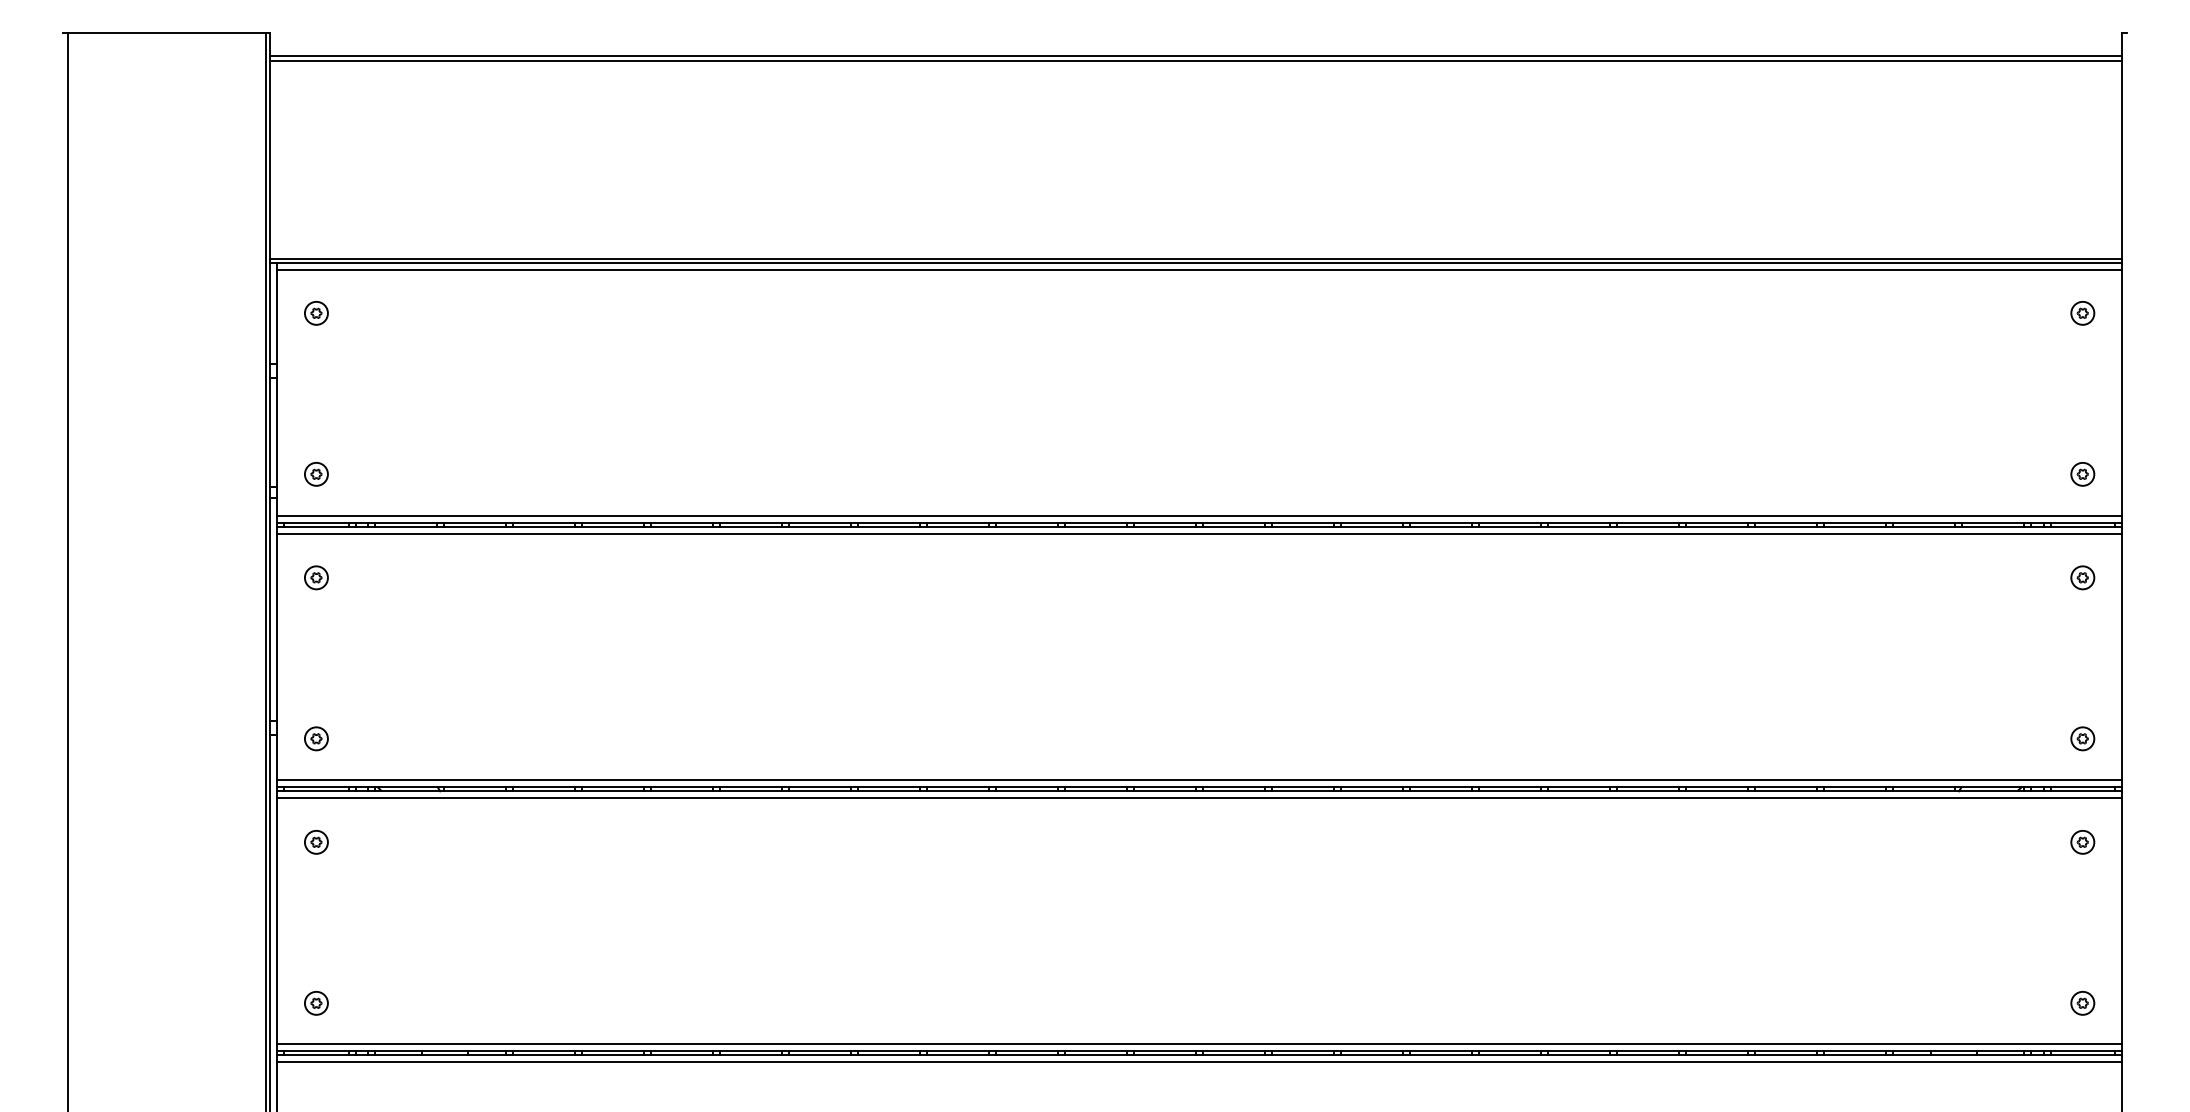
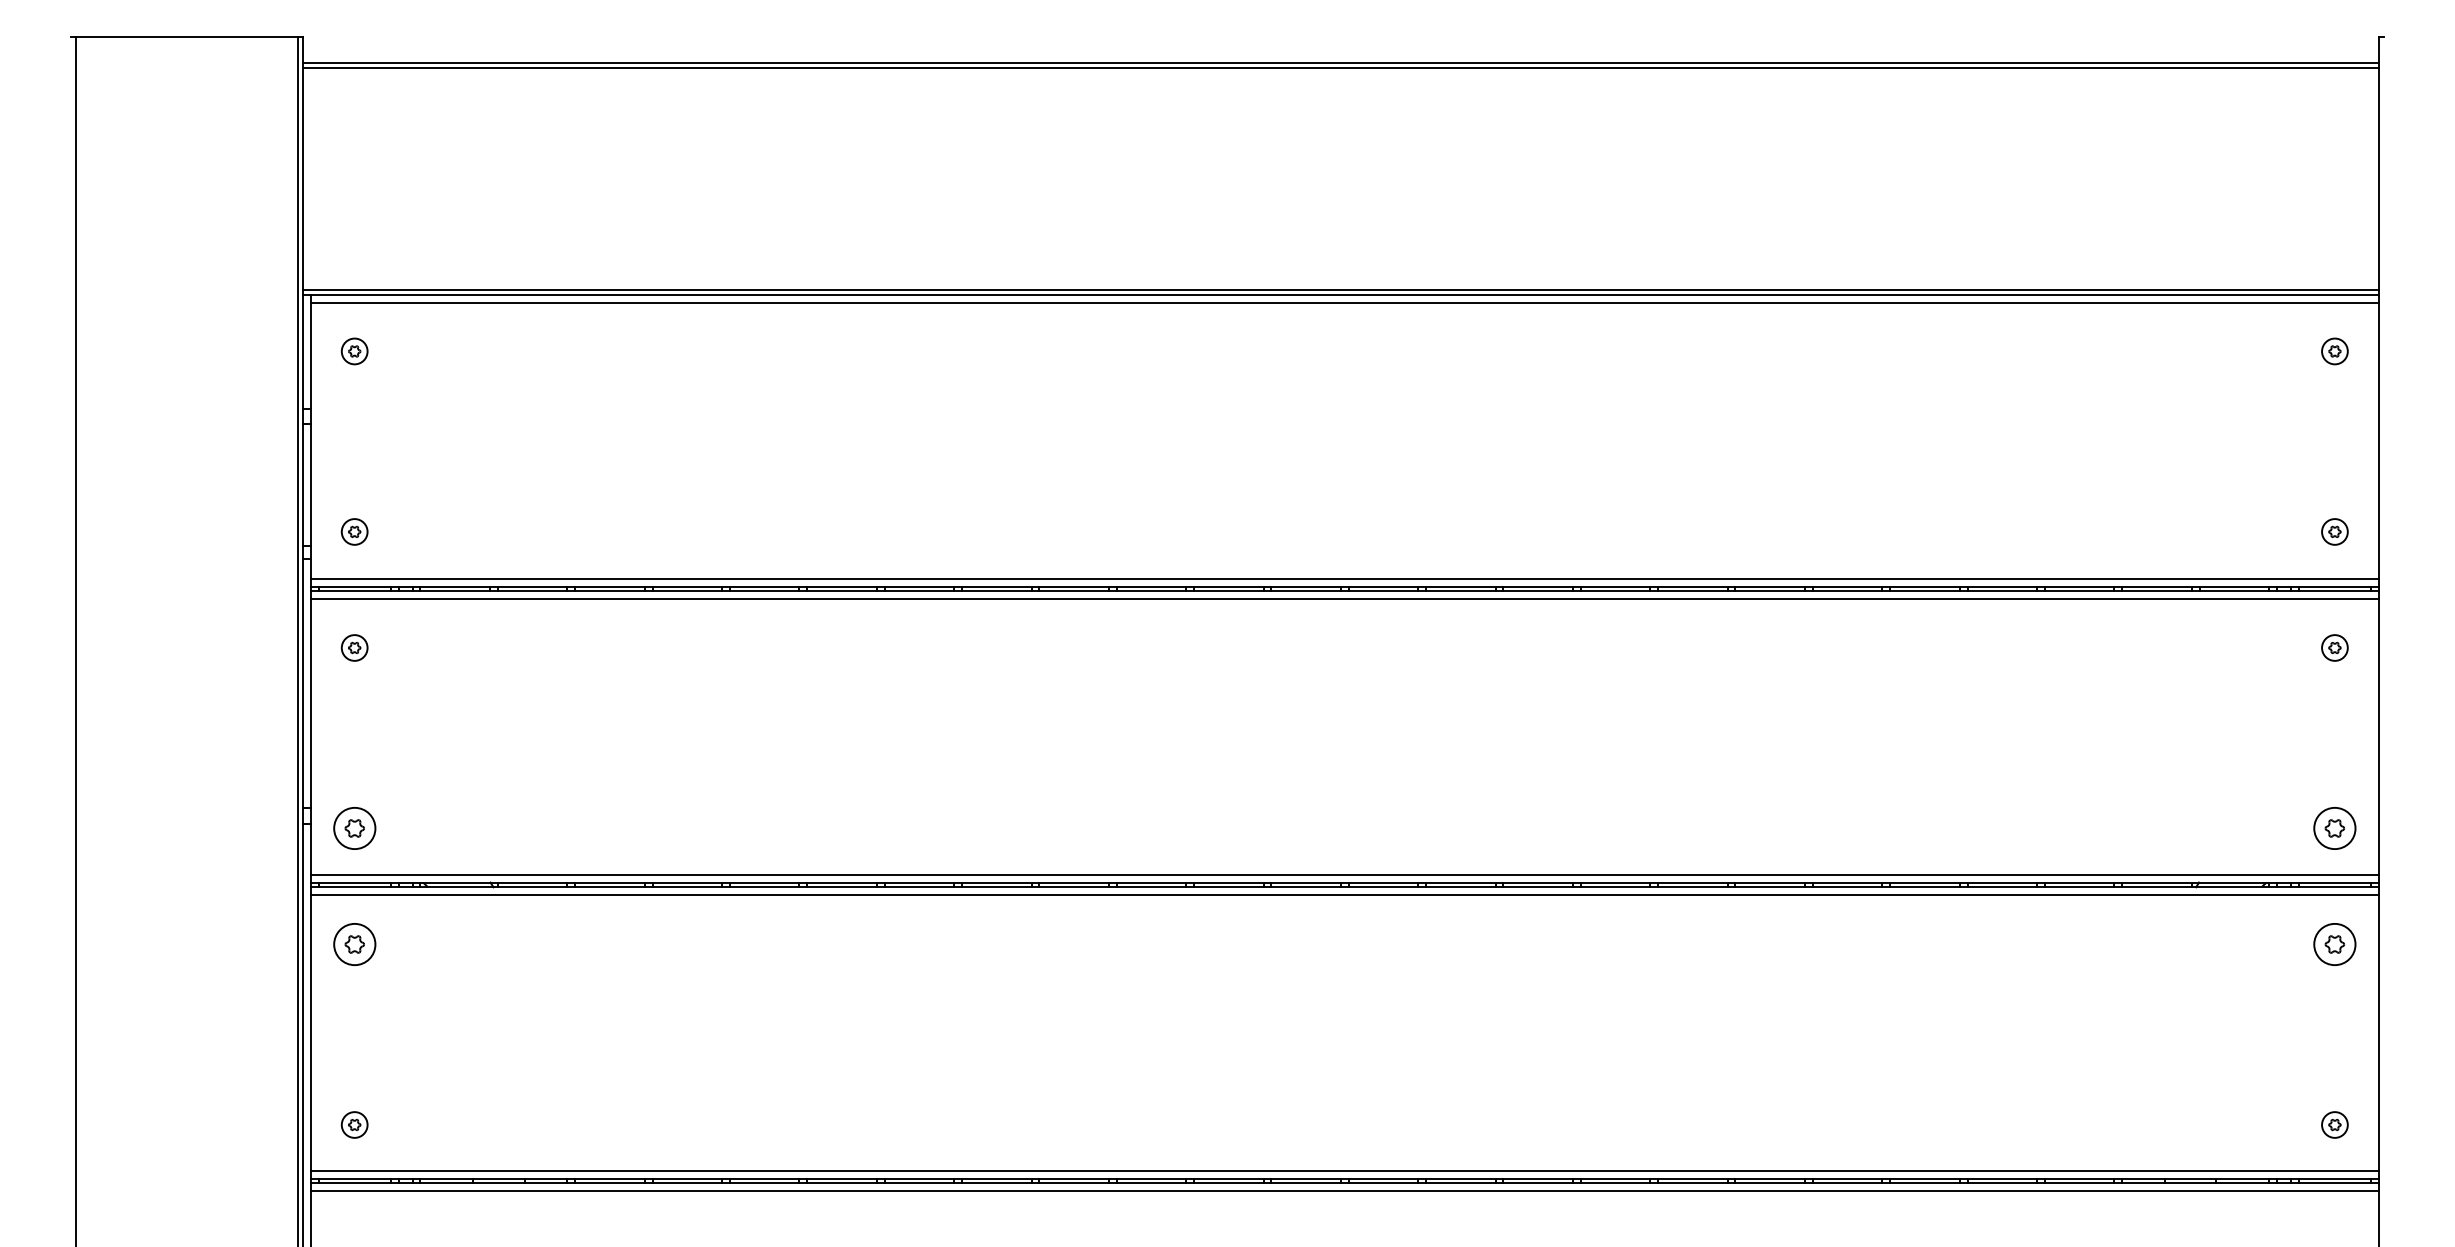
part: (316, 738) -> (354, 828), size x1.6
part: (2082, 738) -> (2334, 828), size x1.6
part: (316, 842) -> (354, 944), size x1.6
part: (2082, 842) -> (2334, 944), size x1.6

